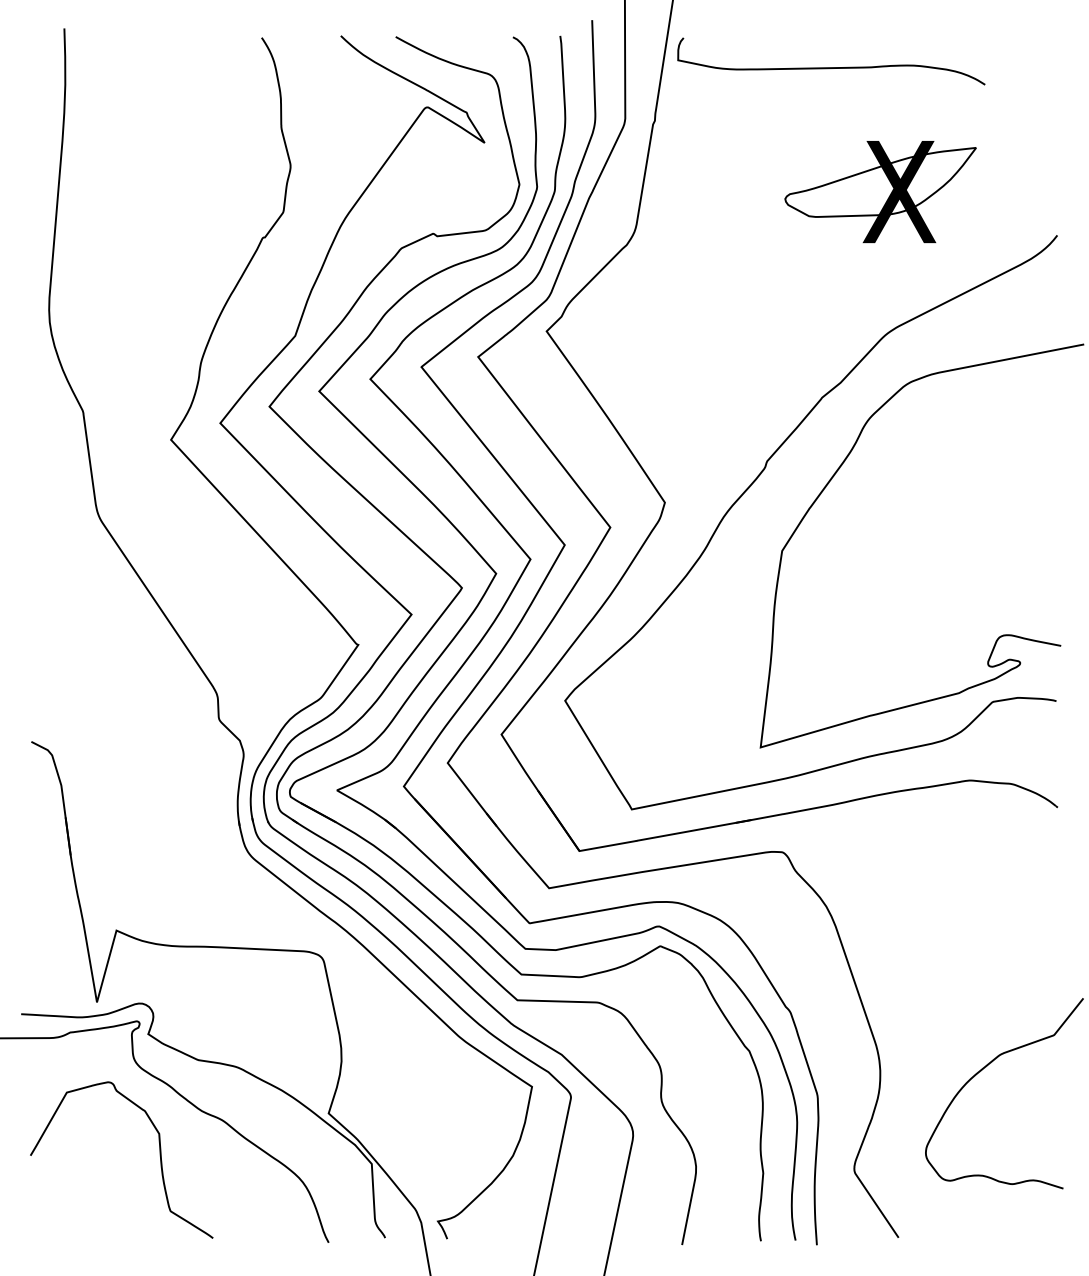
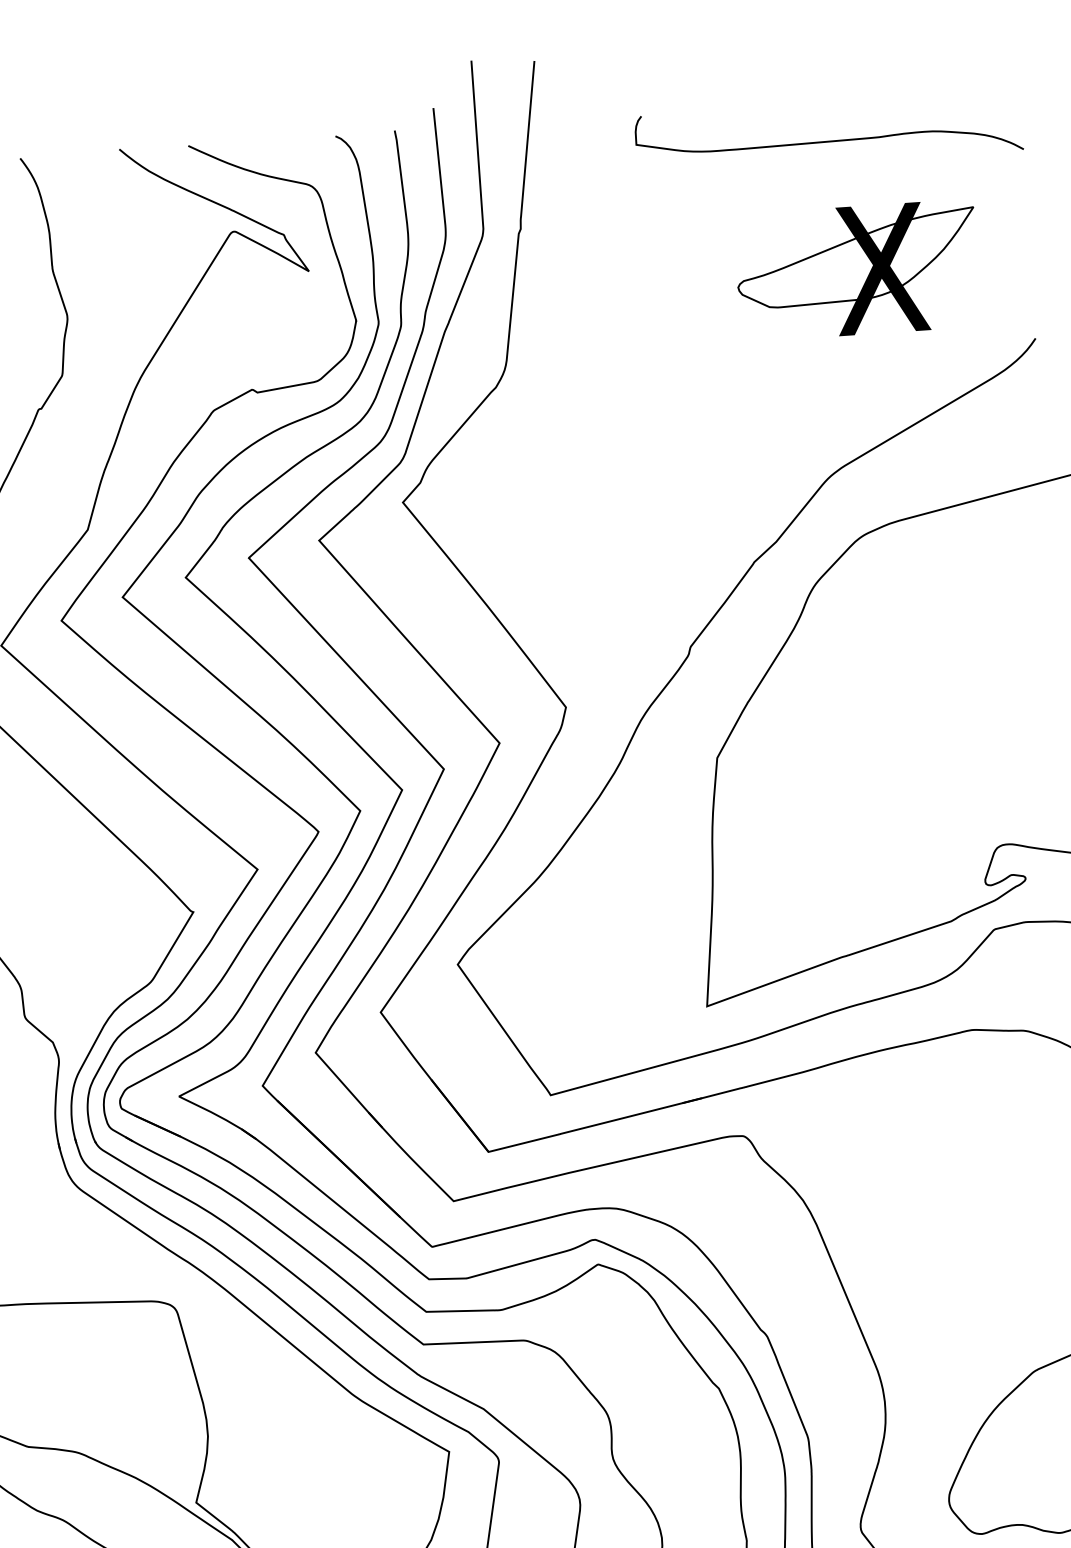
curve: (831, 67) -> (829, 140), moved
part: (880, 192) -> (857, 271), moved

